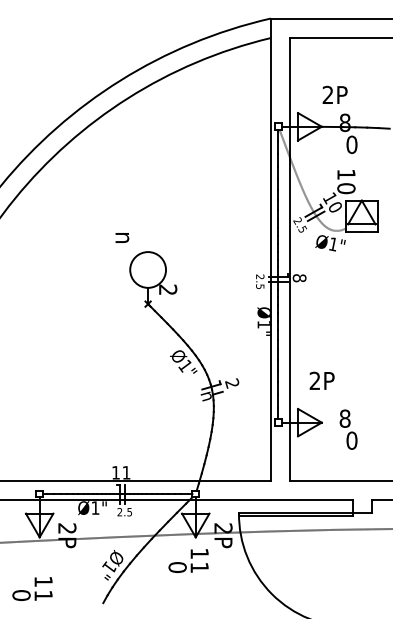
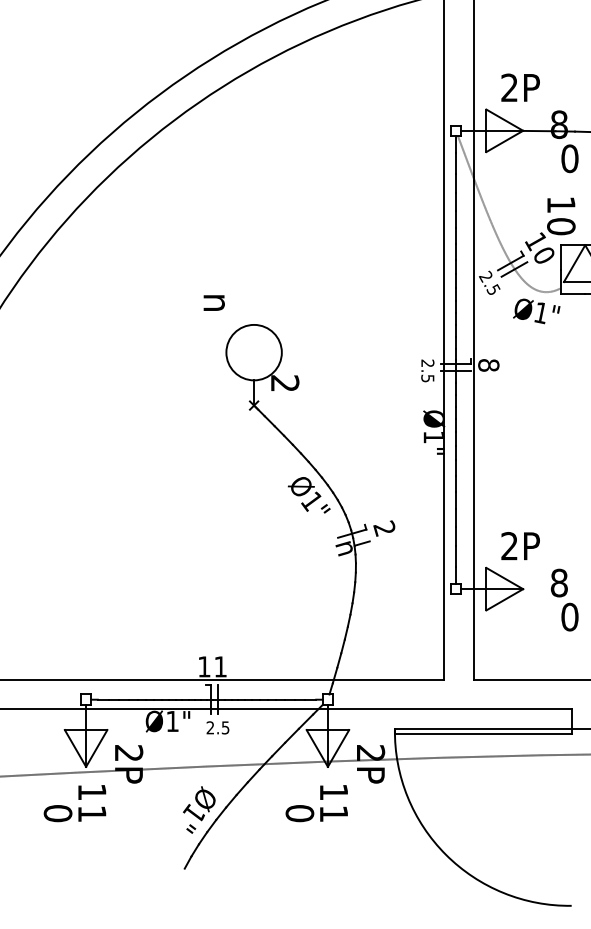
text: (334, 94) -> (519, 86), moved
text: (321, 380) -> (519, 545), moved
text: (32, 588) -> (75, 802), moved

